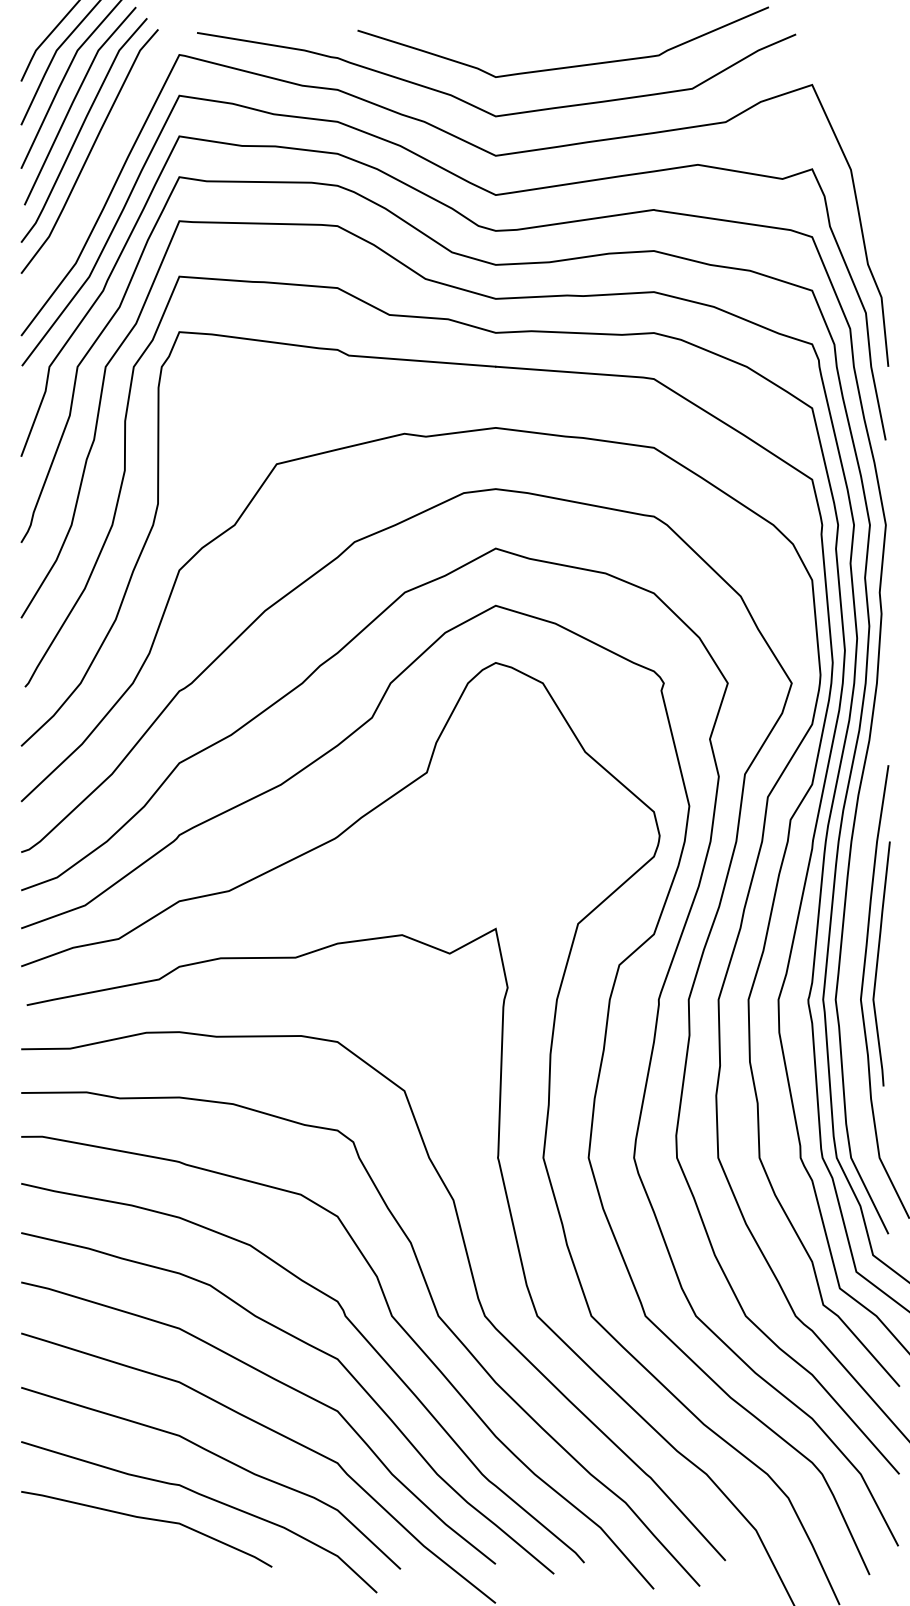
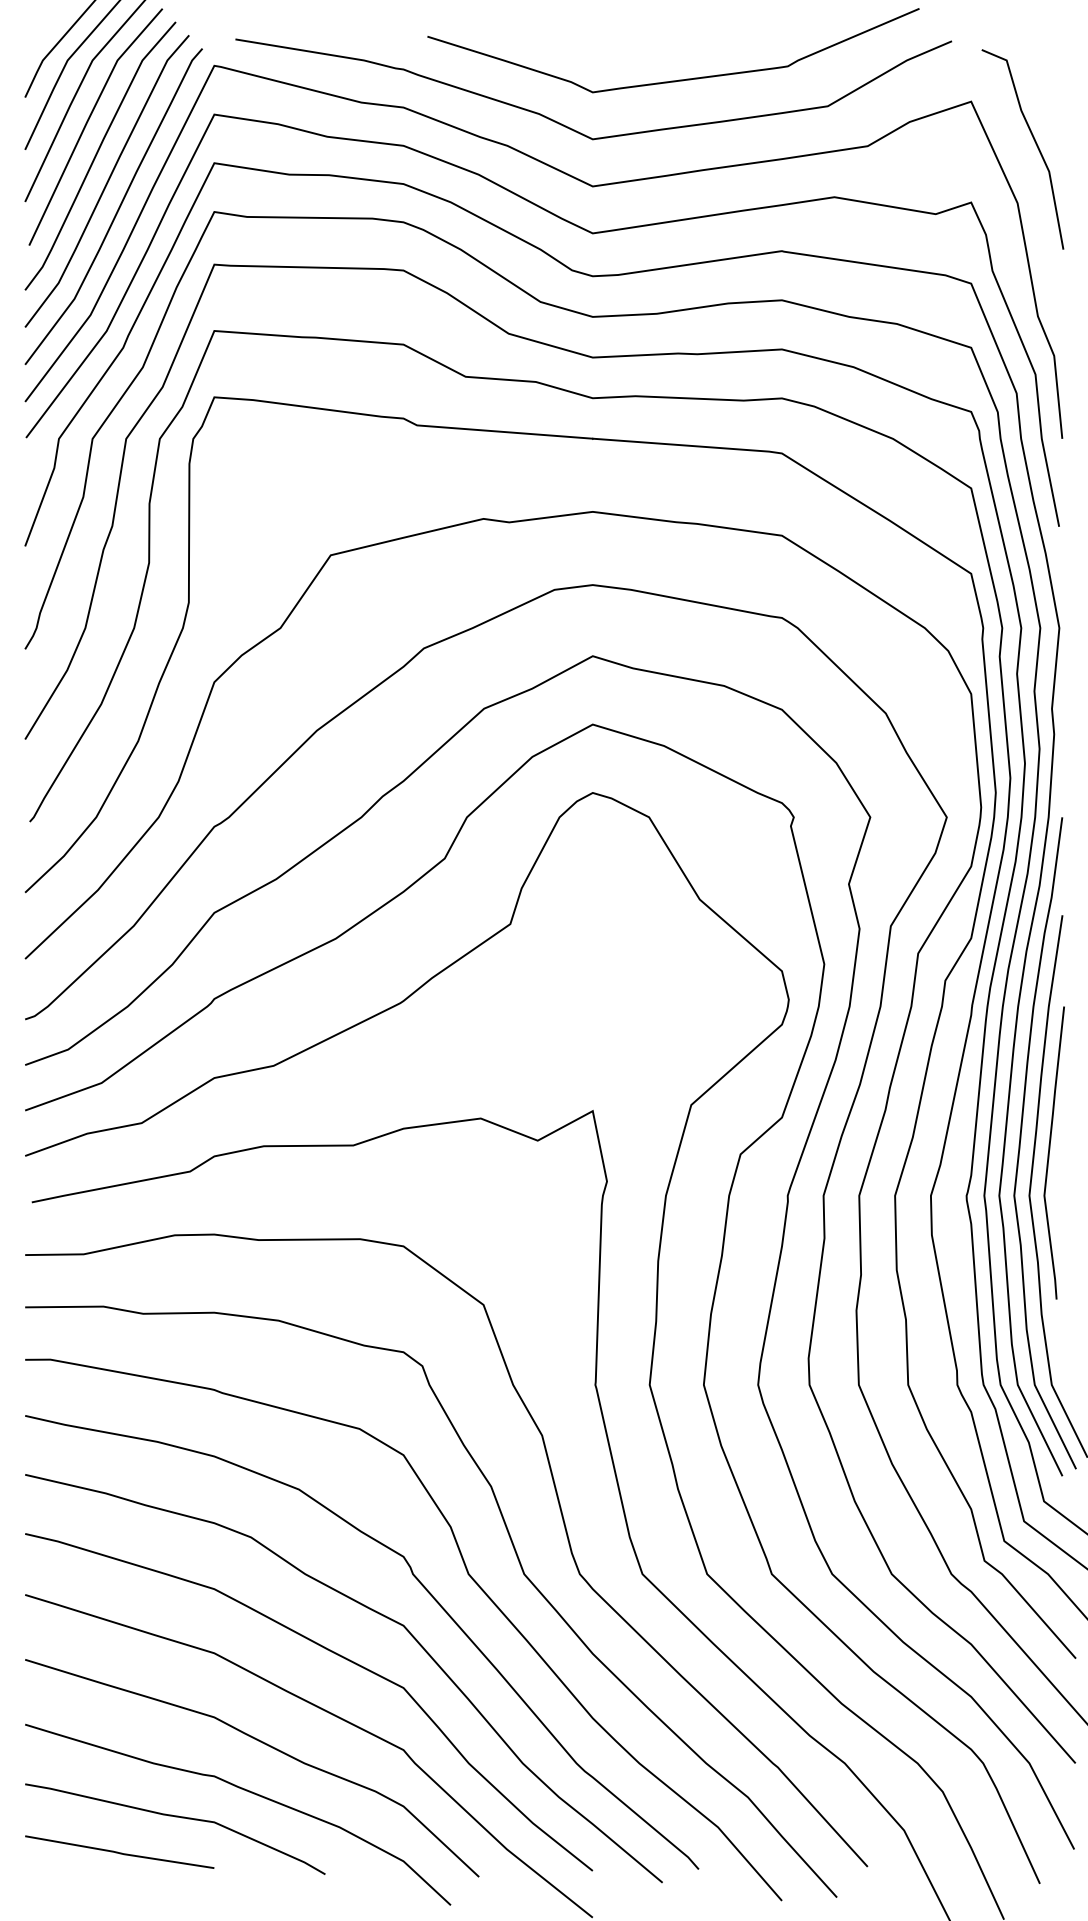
line: (865, 119) -> (1034, 142), added
curve: (98, 175) -> (117, 209), added
curve: (854, 952) -> (1021, 1139), added
line: (100, 1548) -> (119, 1852), added

